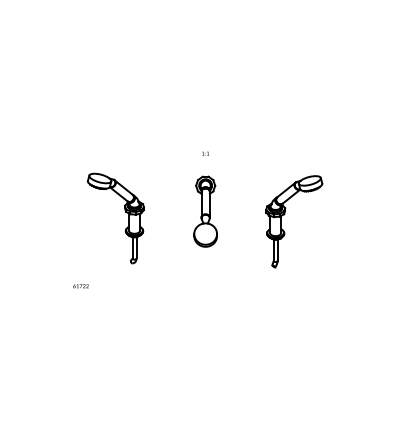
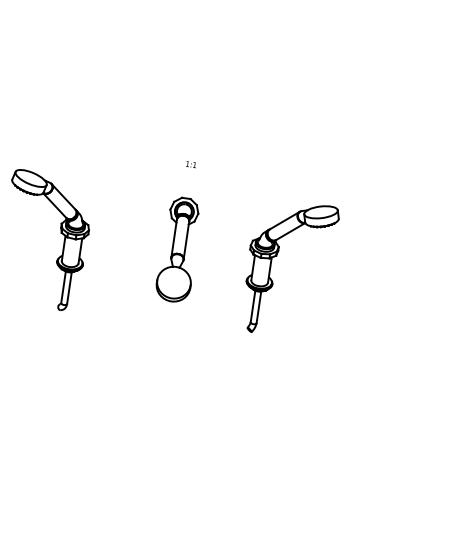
part: (285, 214) -> (278, 256), moved

